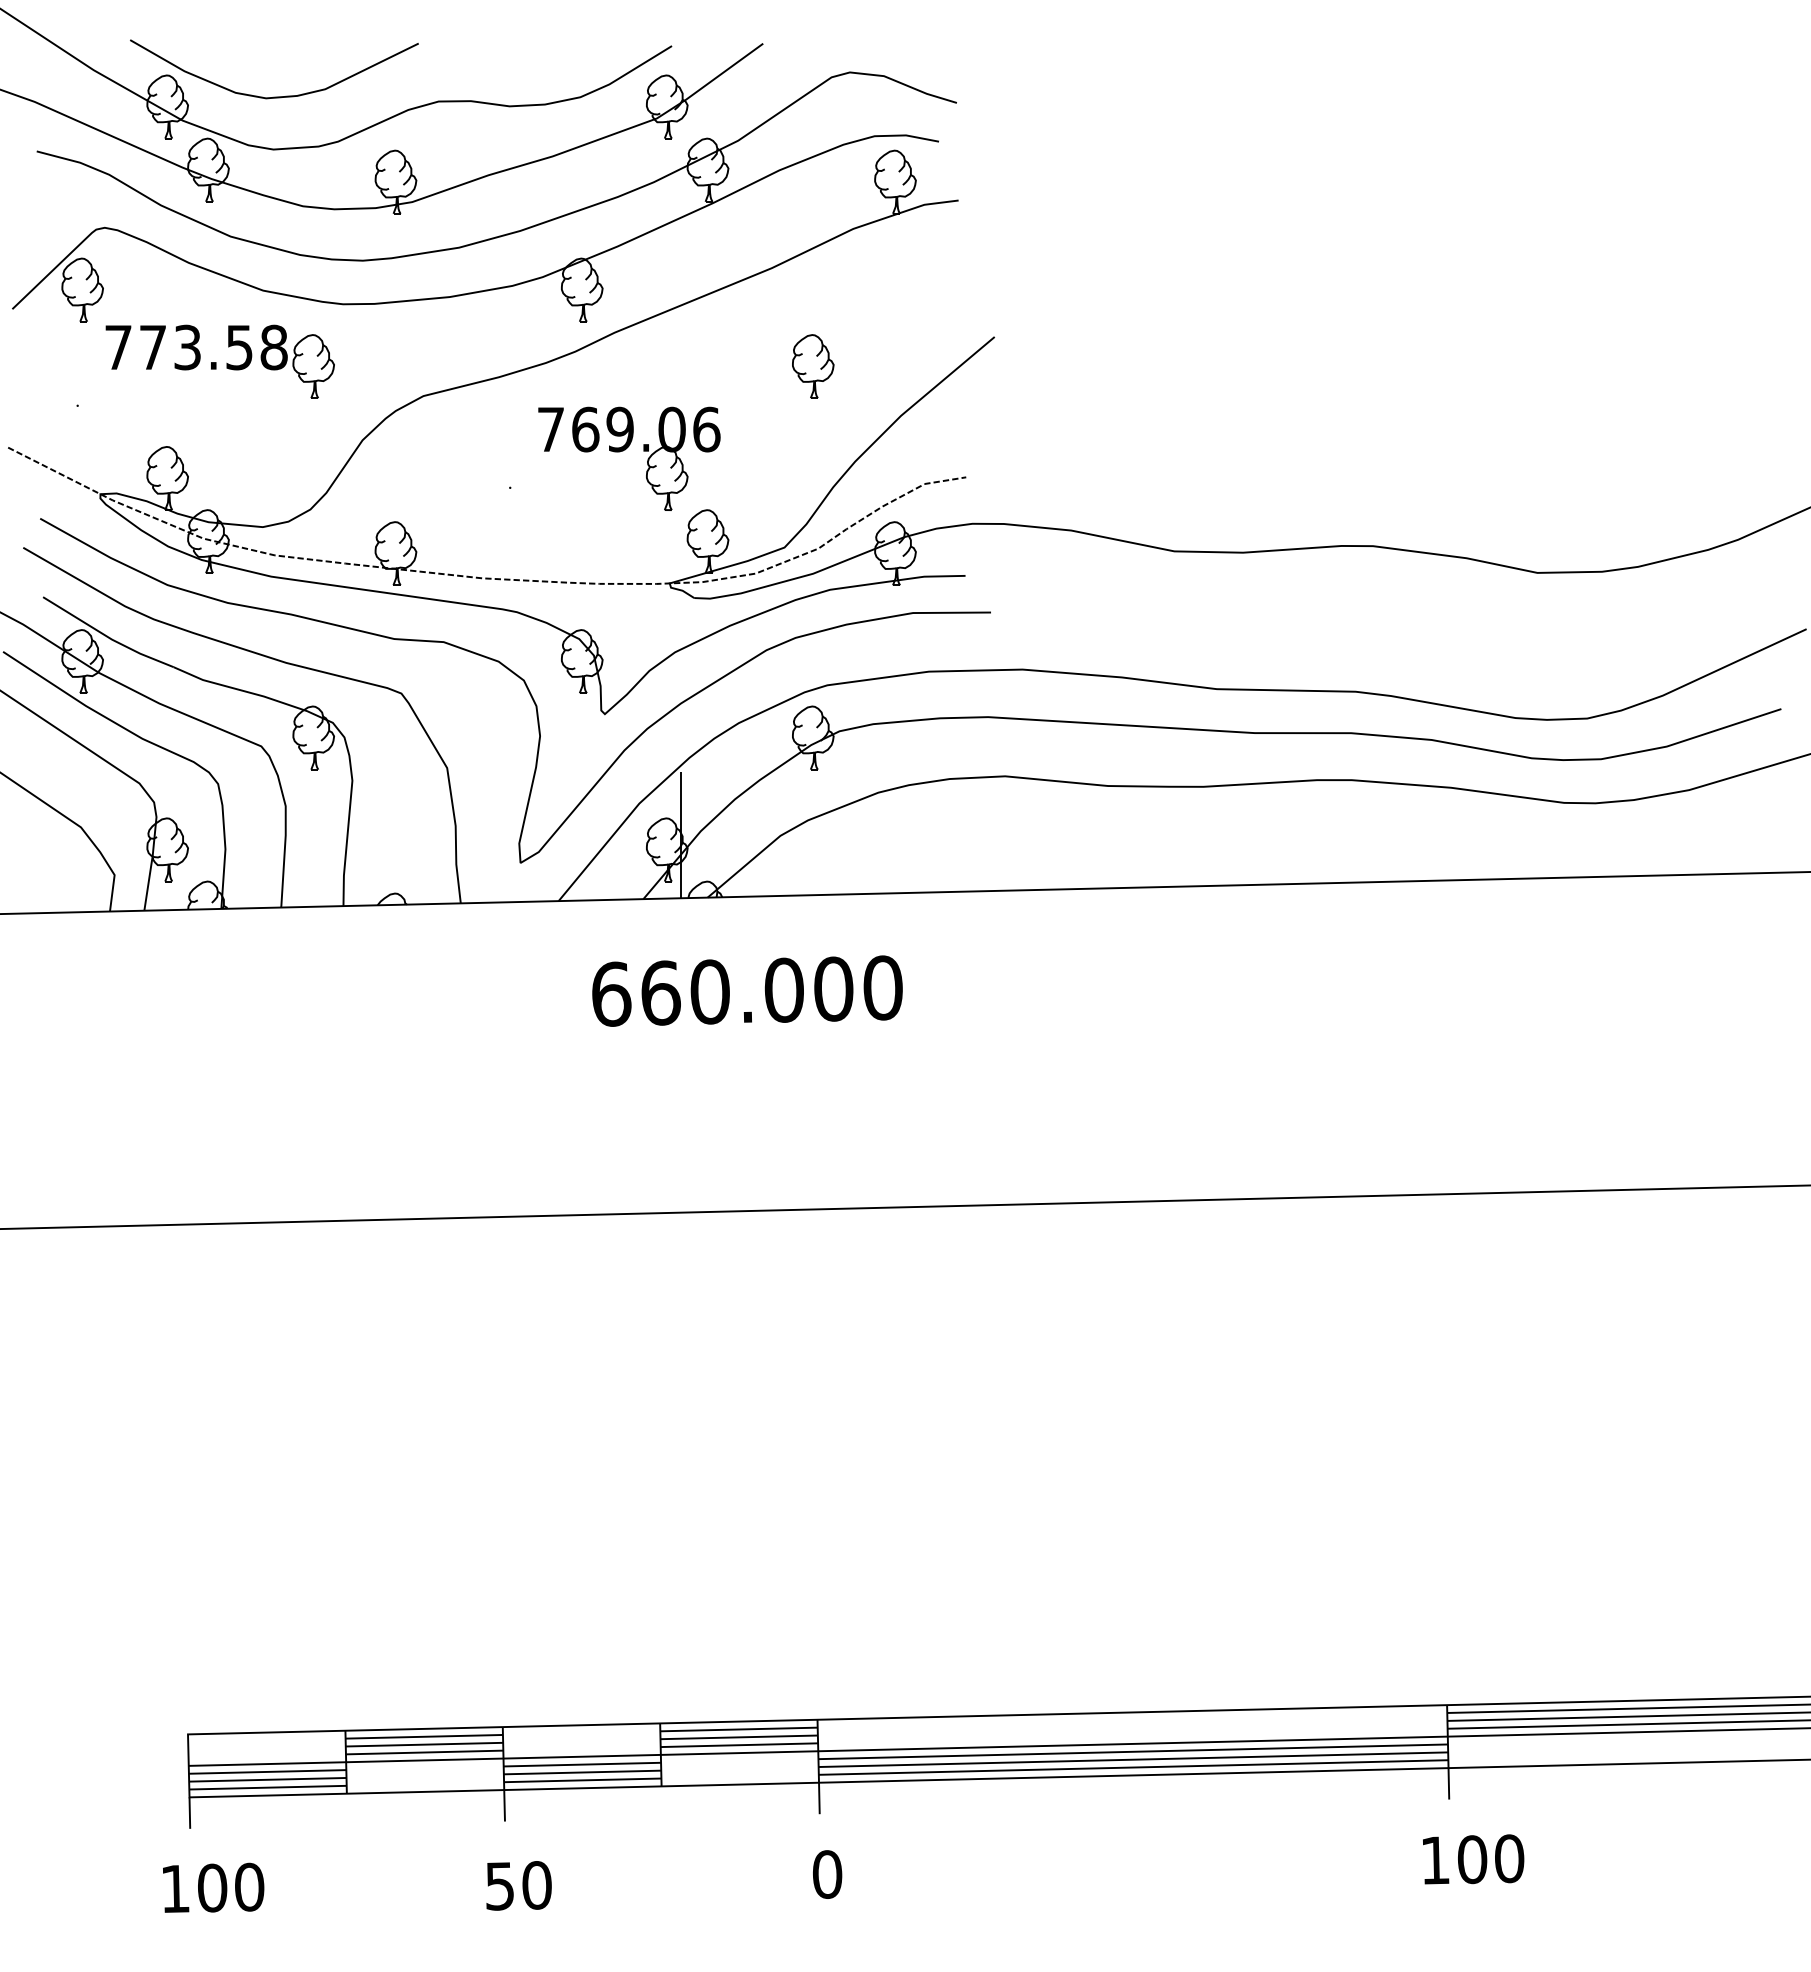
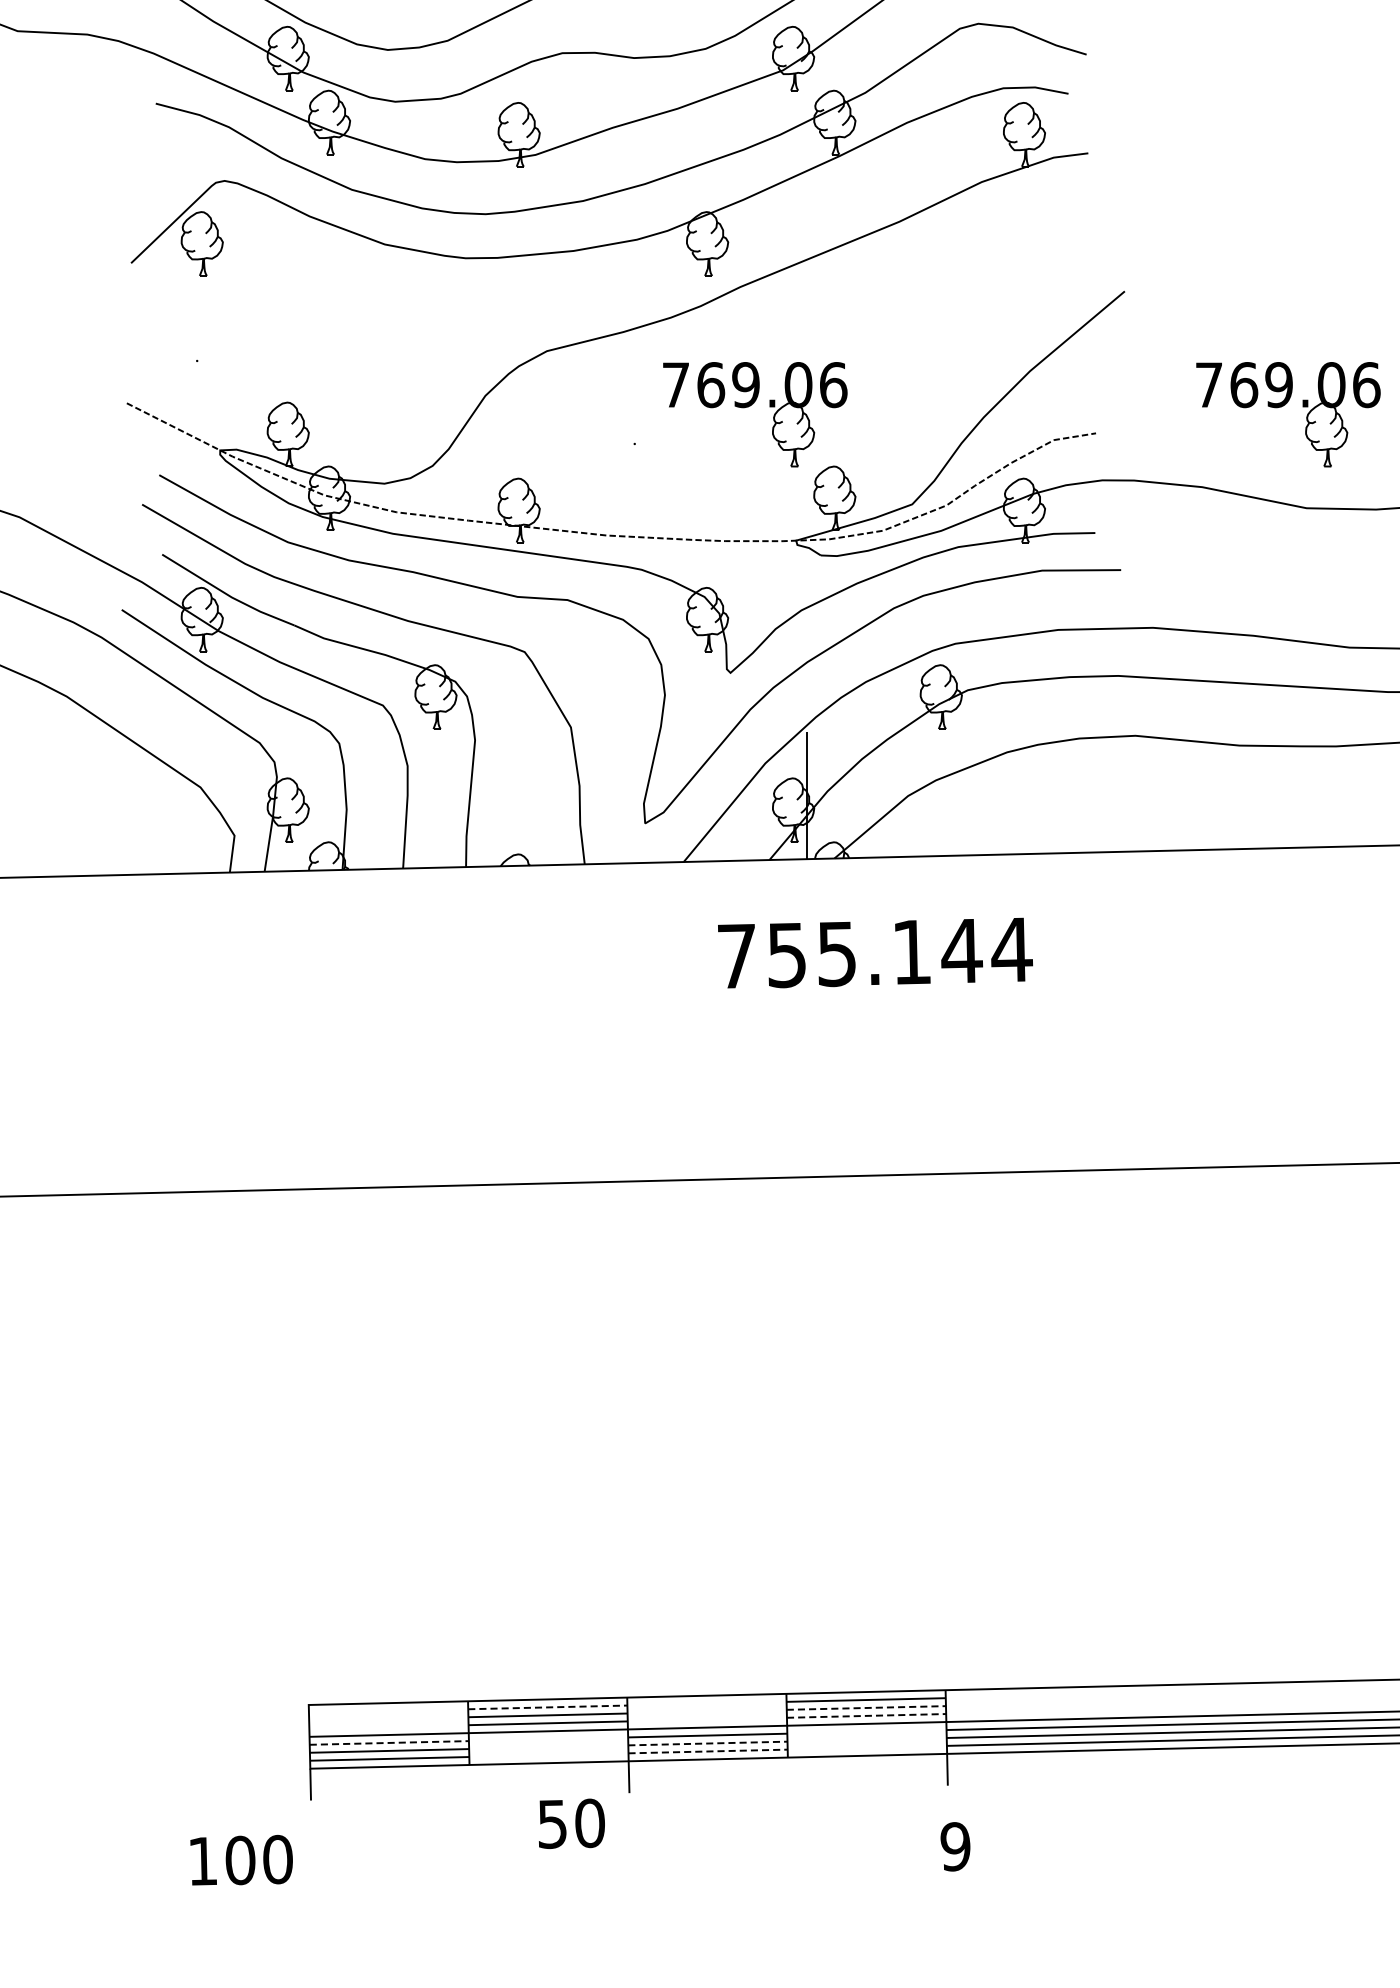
part: (219, 361) -> (340, 316), removed
part: (813, 366) -> (941, 321), removed
part: (1152, 450) -> (1284, 406), added
text: (747, 990) -> (874, 952), 660.000 -> 755.144
line: (424, 1736) -> (548, 1707), solid -> dashed
line: (739, 1737) -> (866, 1708), solid -> dashed
line: (739, 1745) -> (866, 1716), solid -> dashed
line: (267, 1771) -> (389, 1742), solid -> dashed
line: (582, 1772) -> (707, 1743), solid -> dashed
line: (582, 1780) -> (707, 1751), solid -> dashed
text: (827, 1874) -> (955, 1846), 0 -> 9
text: (518, 1885) -> (571, 1823), moved
text: (213, 1887) -> (241, 1859), moved

